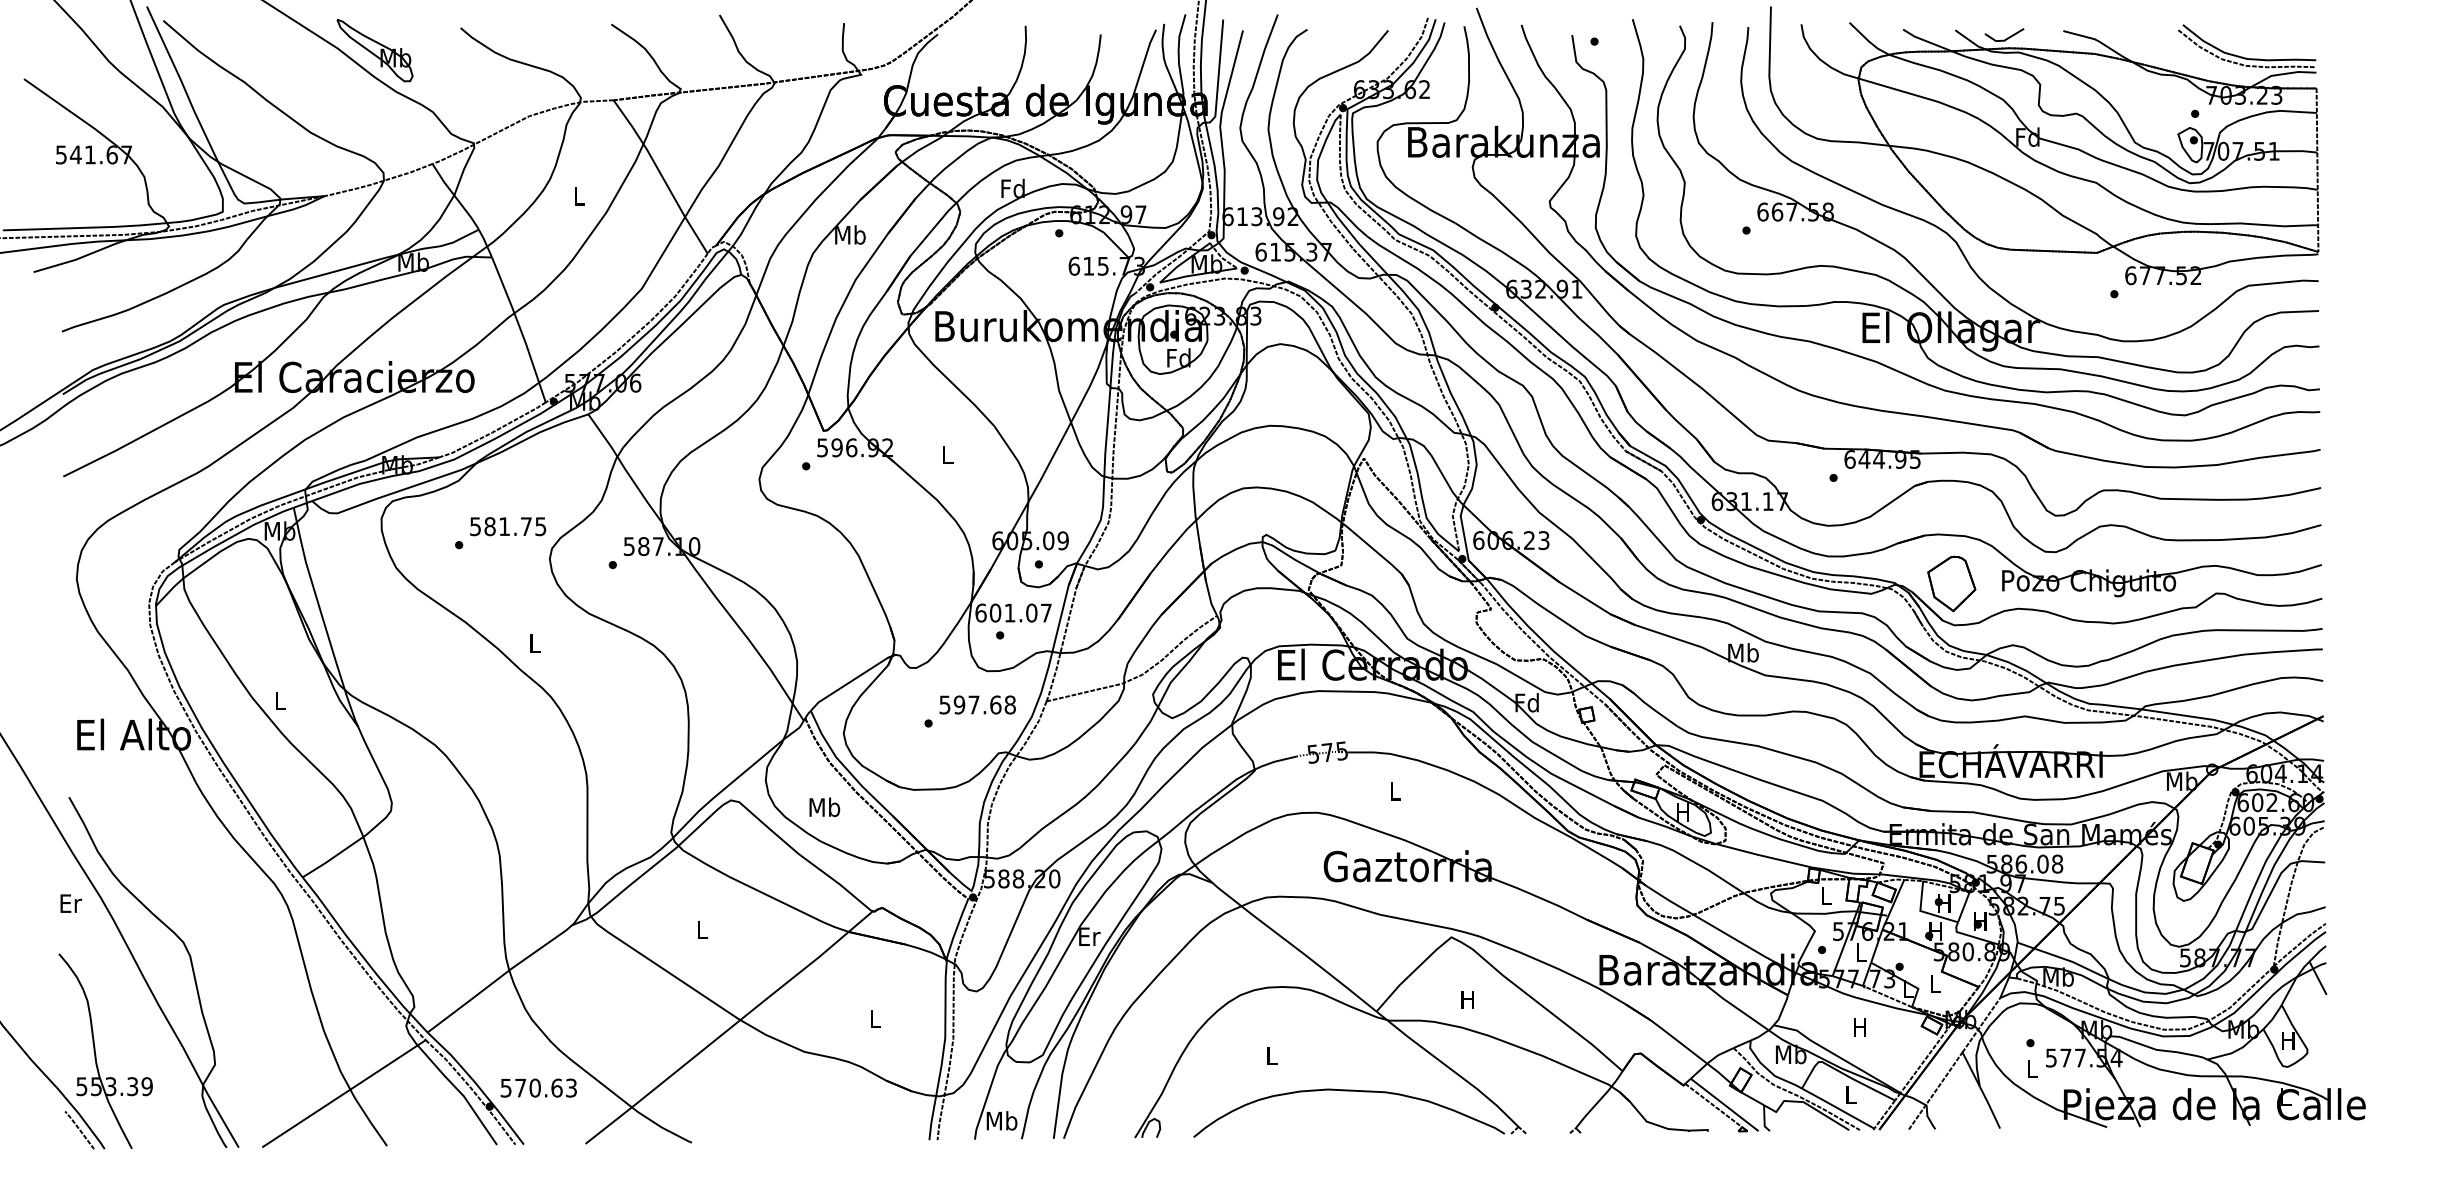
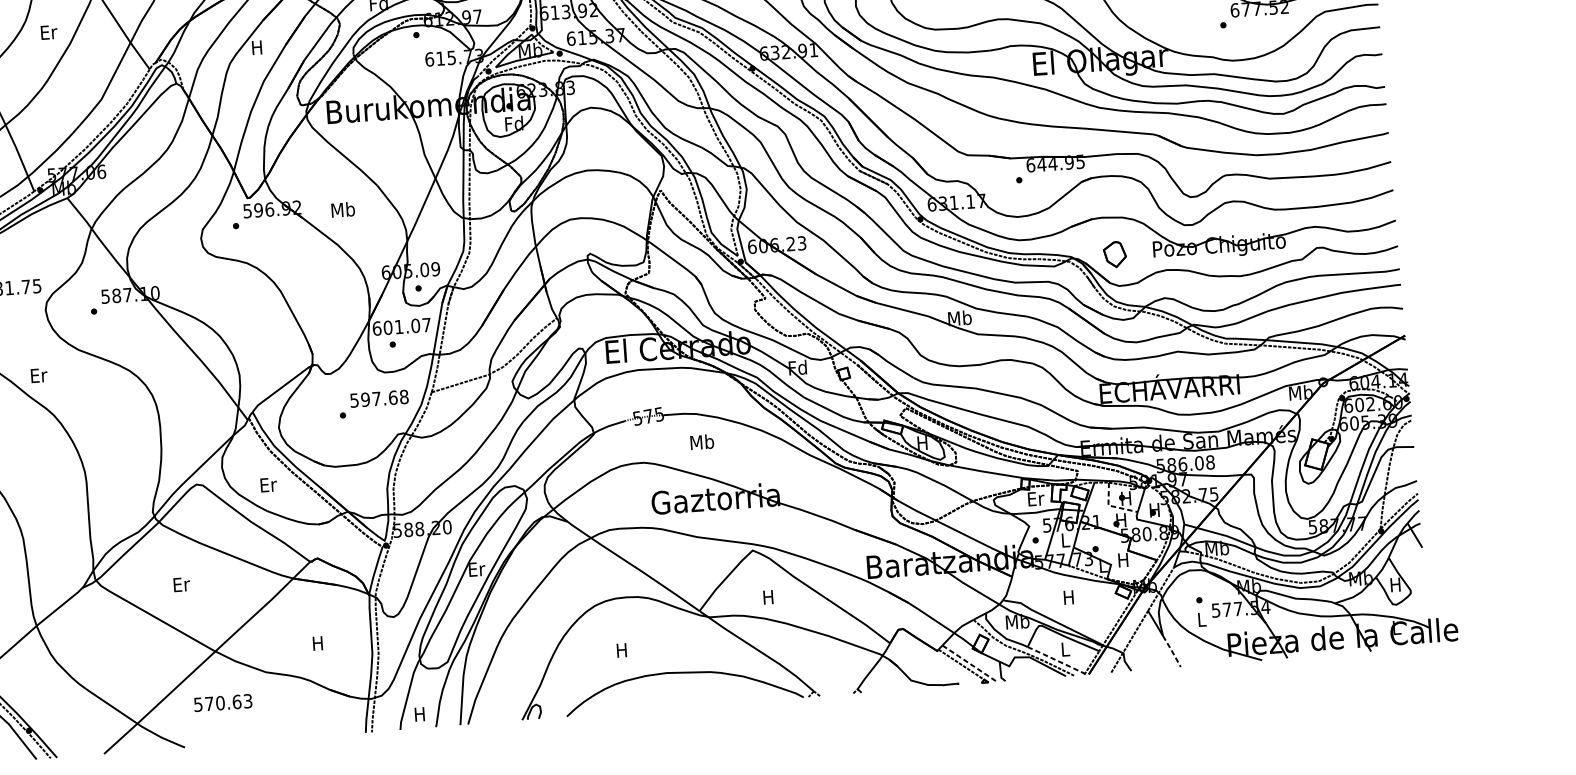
text: (579, 196) -> (49, 32), L -> Er
text: (850, 234) -> (257, 47), Mb -> H
text: (947, 454) -> (343, 209), L -> Mb
part: (1951, 583) -> (1114, 254), size x0.6
text: (535, 643) -> (39, 375), L -> Er
text: (1395, 790) -> (702, 441), L -> Mb
text: (824, 807) -> (268, 485), Mb -> Er
text: (1826, 895) -> (1036, 498), L -> Er
line: (1925, 912) -> (1112, 506), solid -> dashed
text: (702, 929) -> (181, 584), L -> Er
text: (1934, 983) -> (1123, 559), L -> H
text: (874, 1018) -> (317, 643), L -> H
text: (1271, 1055) -> (621, 650), L -> H
text: (538, 1087) -> (222, 702), moved
line: (1724, 1104) -> (969, 663), solid -> dashed
line: (1990, 1107) -> (1172, 651), solid -> dashed
line: (1837, 1108) -> (1055, 660), solid -> dashed
text: (1001, 1120) -> (419, 714), Mb -> H

